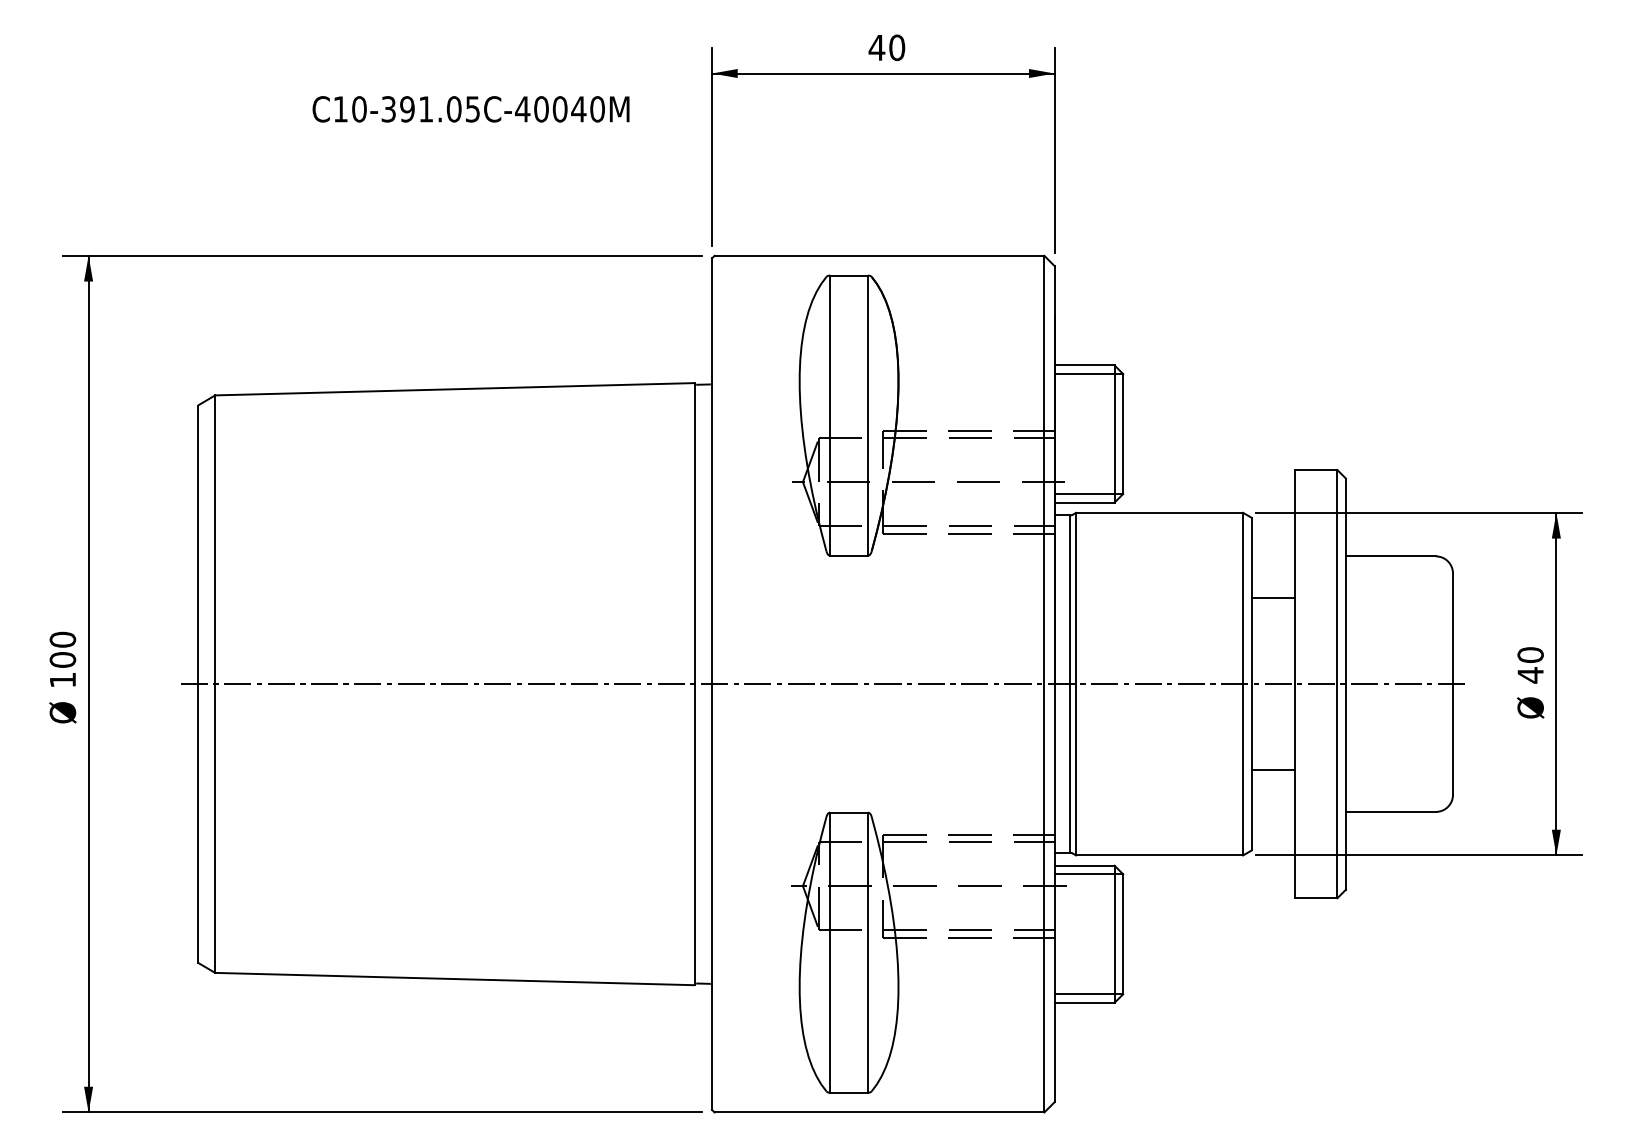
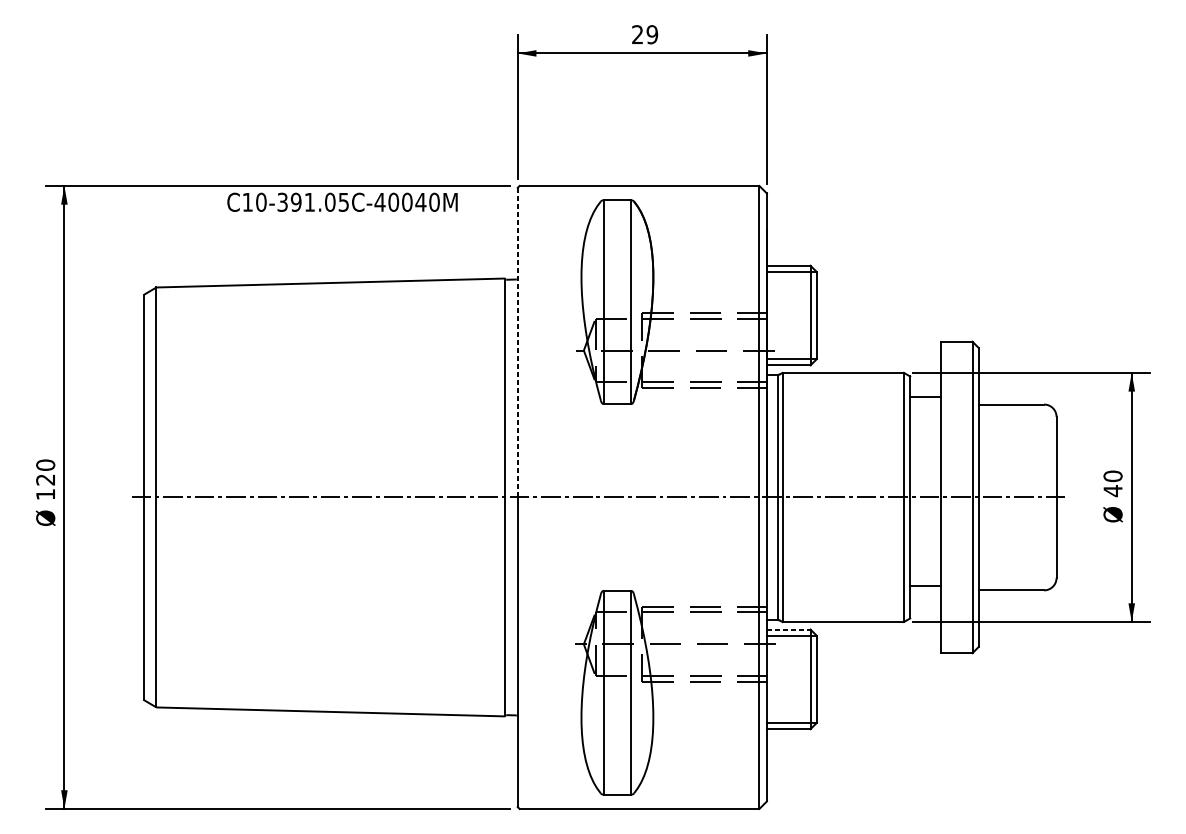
text: (886, 47) -> (644, 34), 40 -> 29
text: (470, 109) -> (342, 202), moved
line: (712, 471) -> (518, 342), solid -> dashed
line: (1272, 598) -> (925, 397), moved
text: (62, 659) -> (45, 479), 100 -> 120
line: (1272, 769) -> (925, 585), moved
line: (1084, 865) -> (788, 629), solid -> dashed

